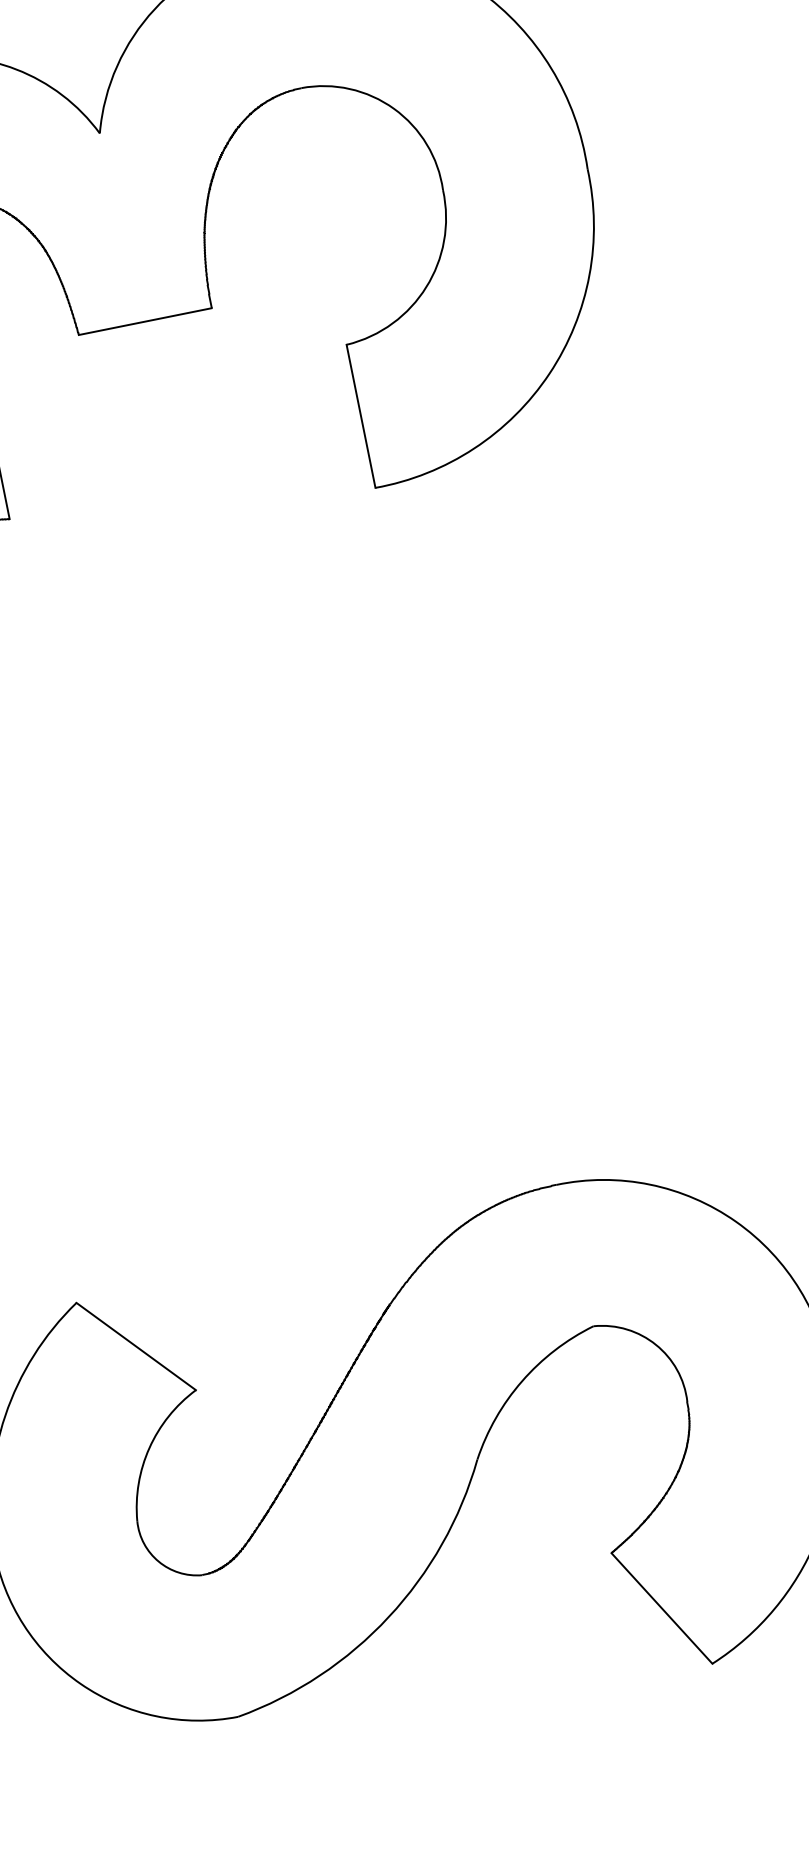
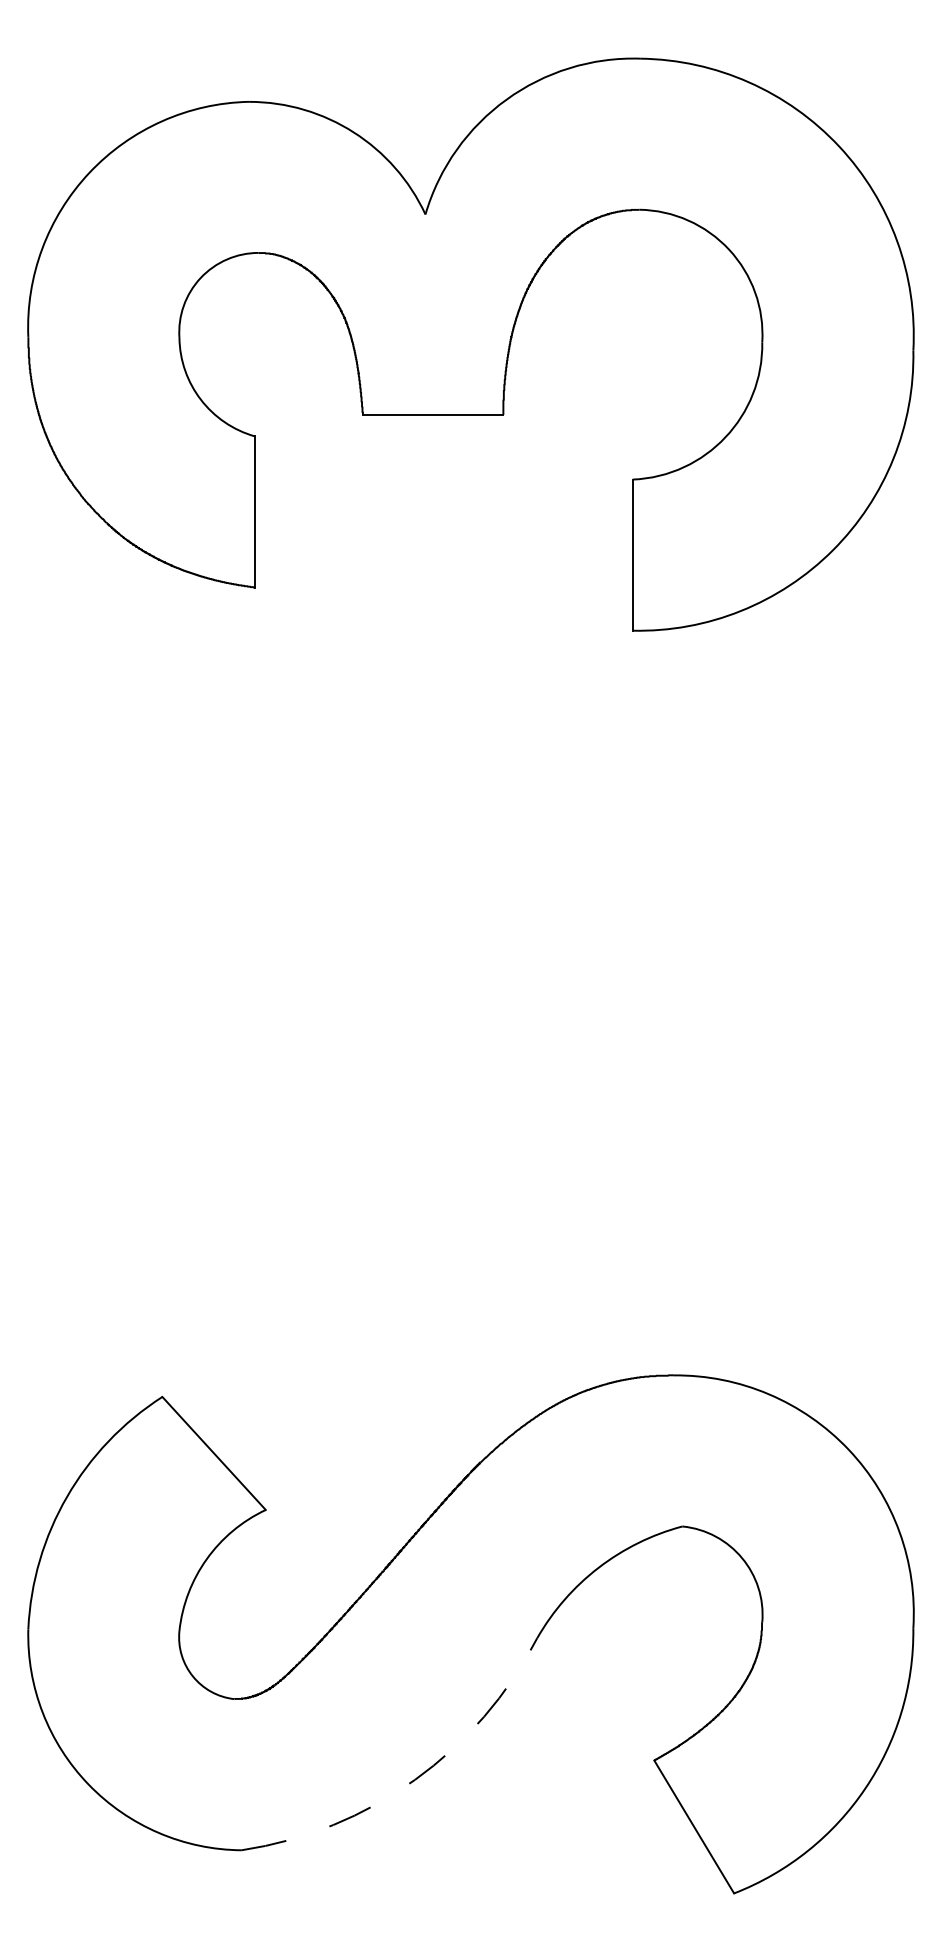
arc: (389, 1616) -> (415, 1779), solid -> dashed

